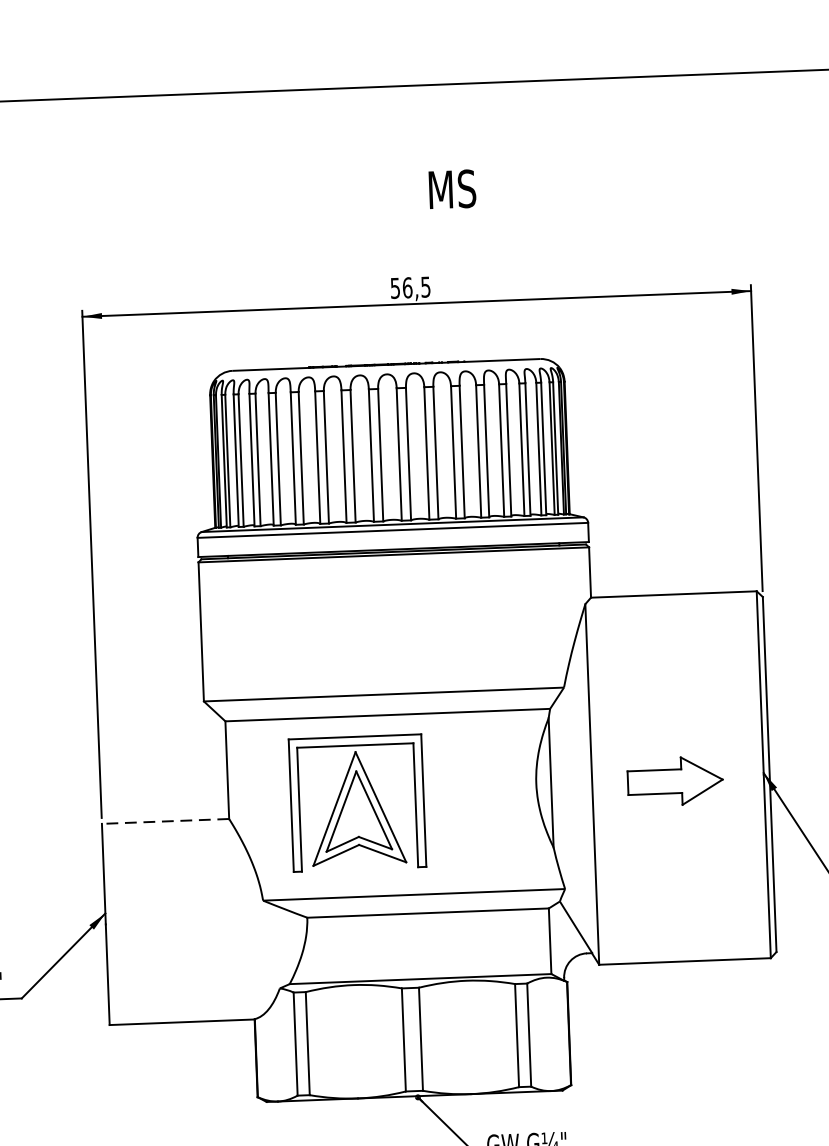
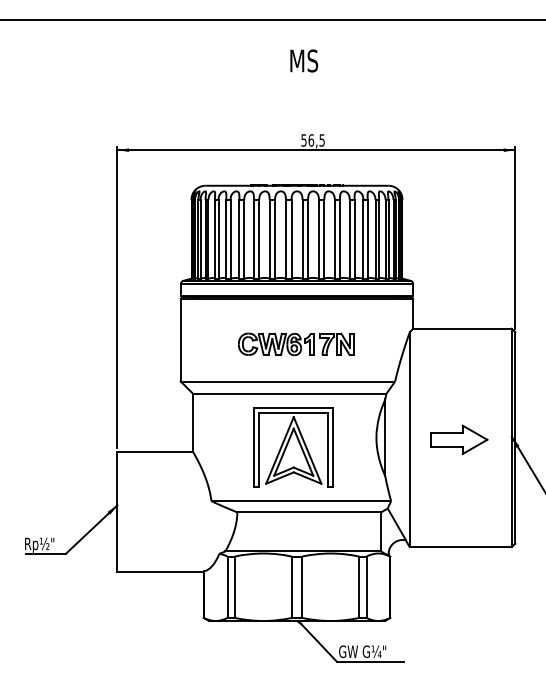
text: (452, 188) -> (304, 60), moved
part: (395, 631) -> (296, 344), added
part: (357, 803) -> (293, 447), moved
line: (165, 820) -> (155, 451), dashed -> solid

